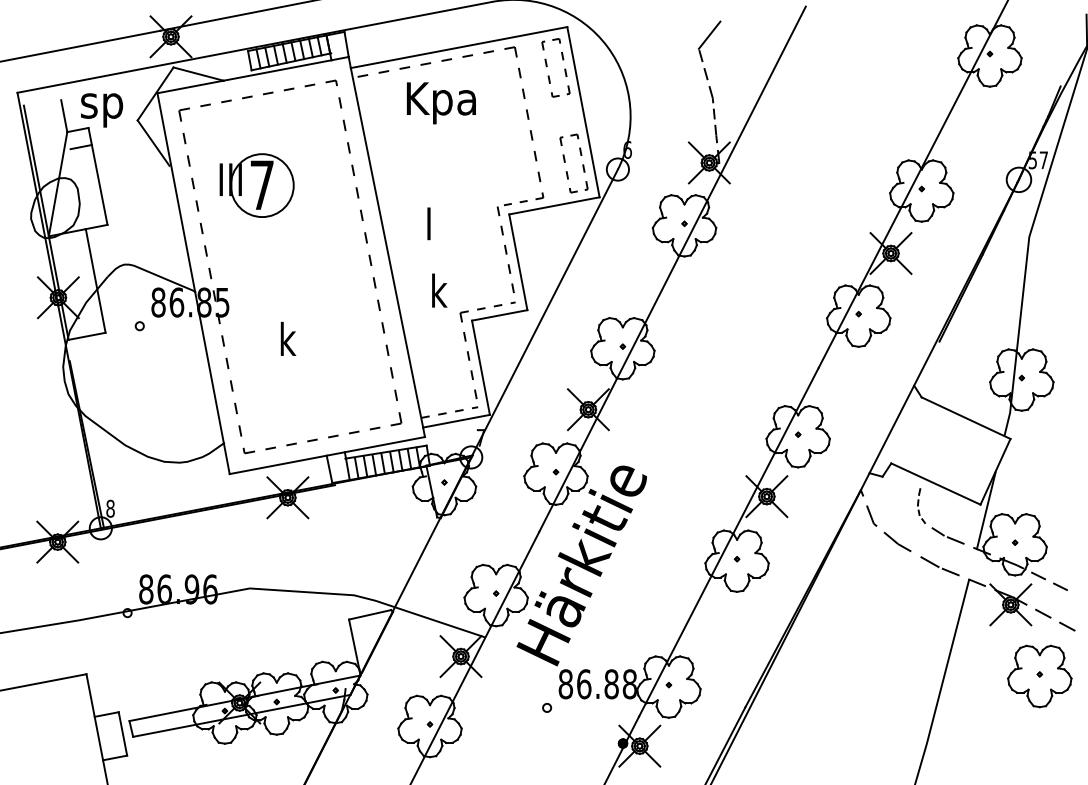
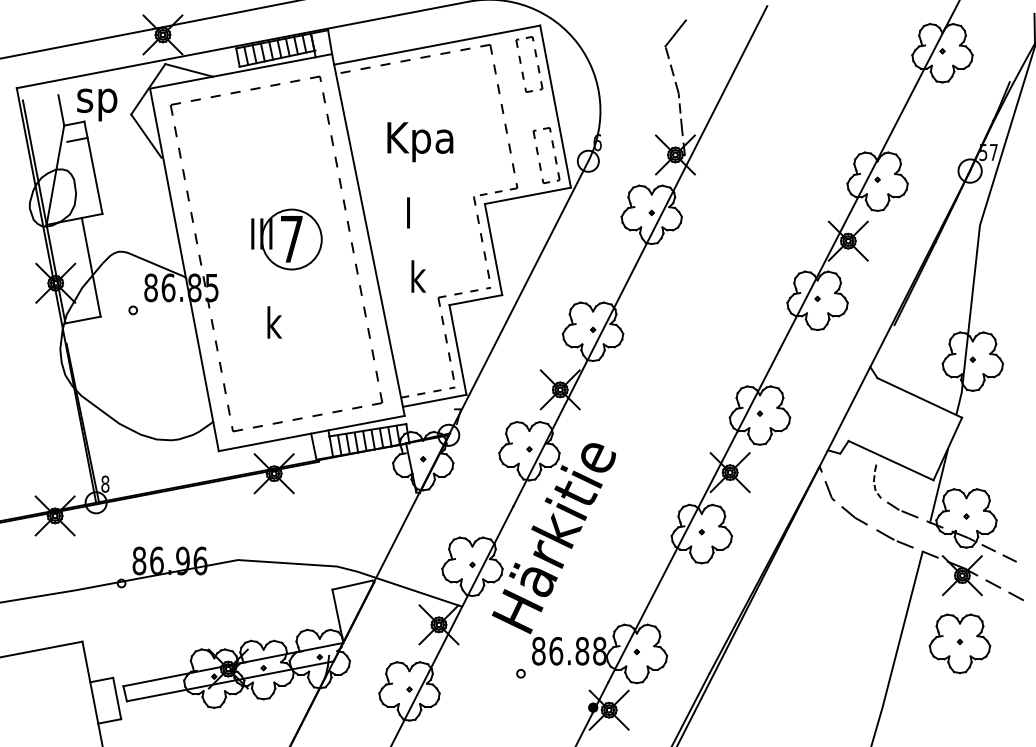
text: (441, 103) -> (420, 142), moved
part: (256, 185) -> (286, 239), moved
part: (1039, 676) -> (959, 643), moved

